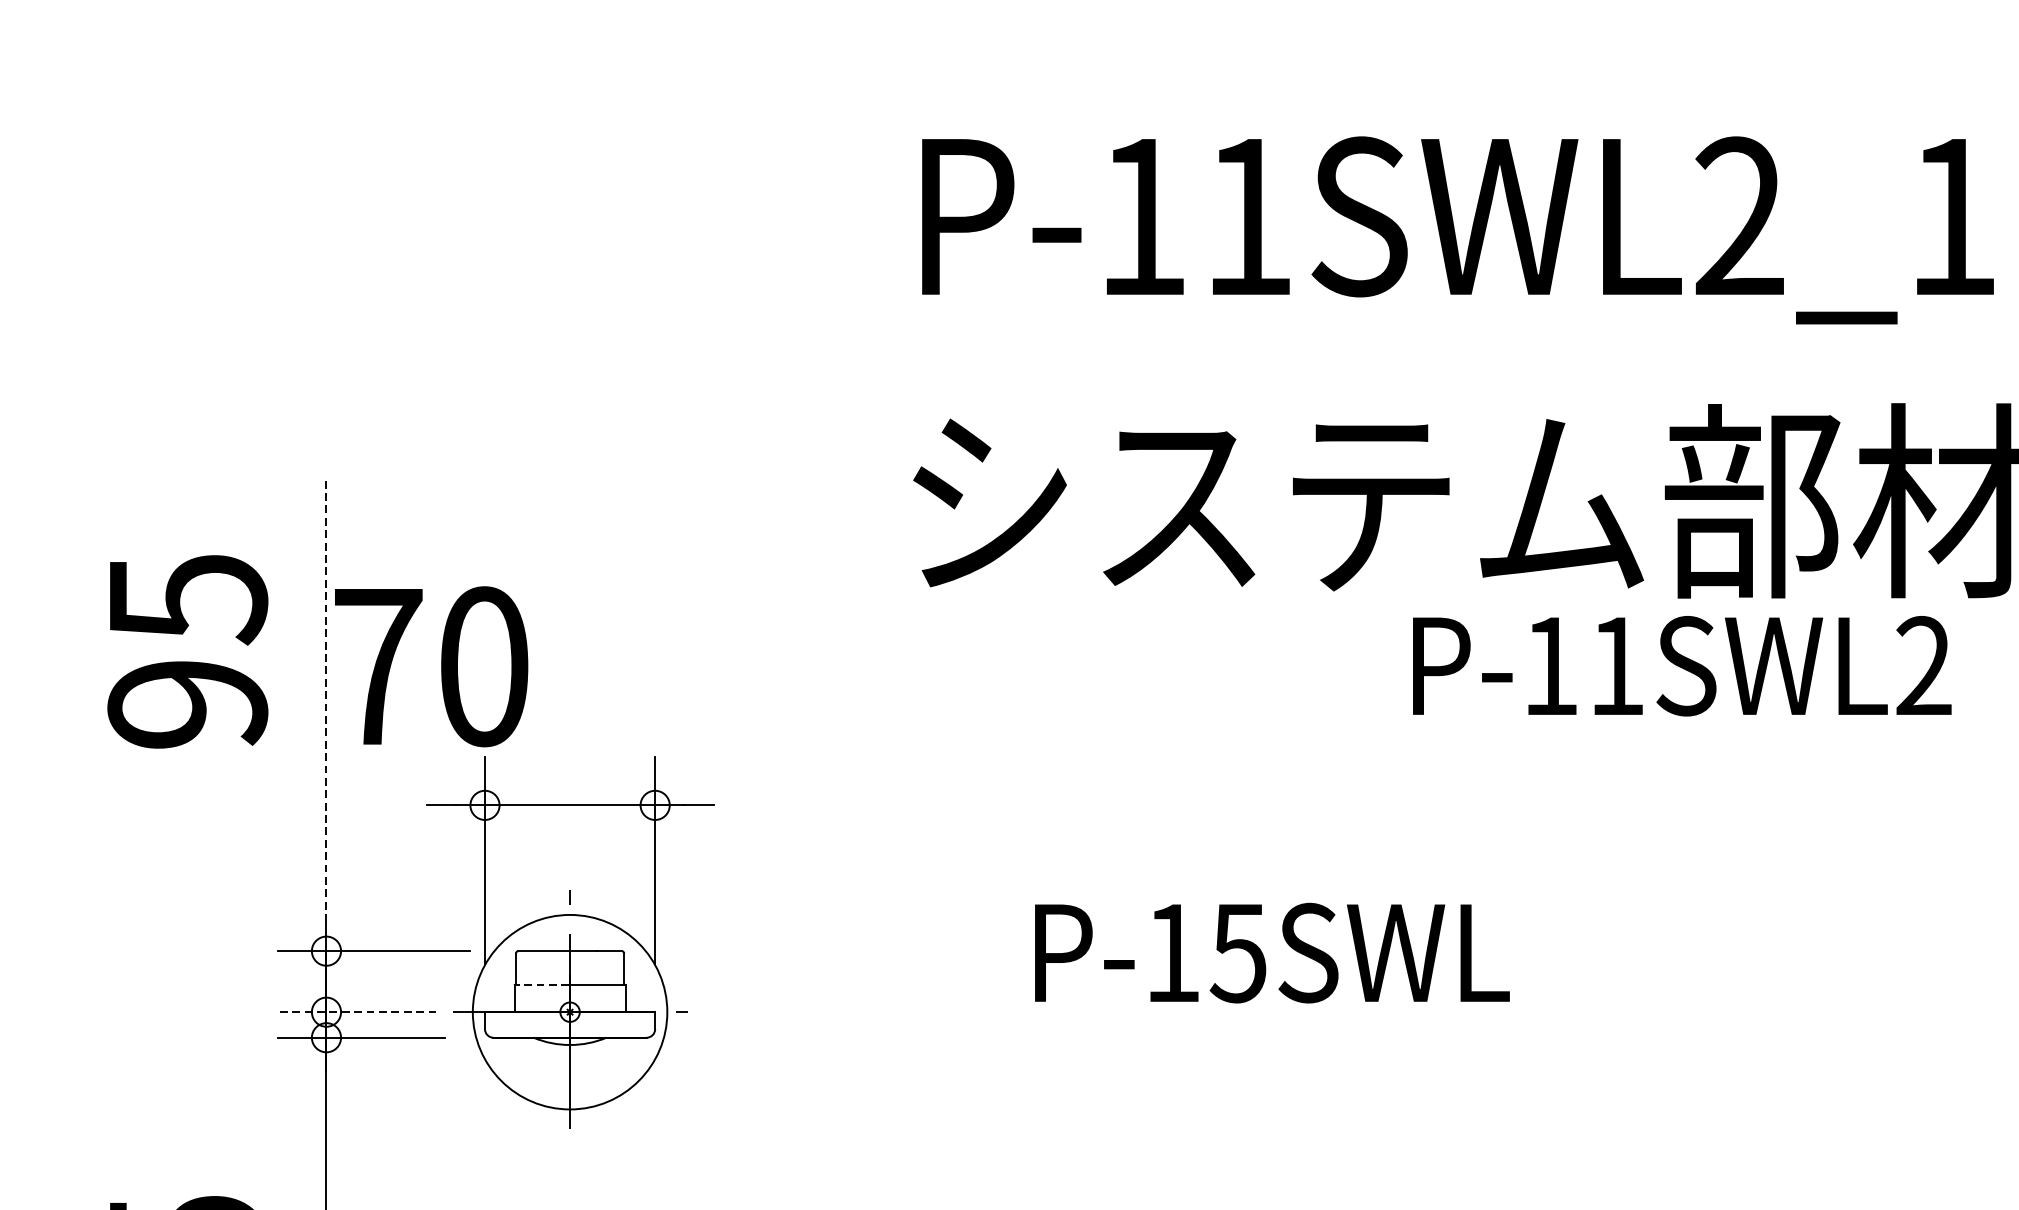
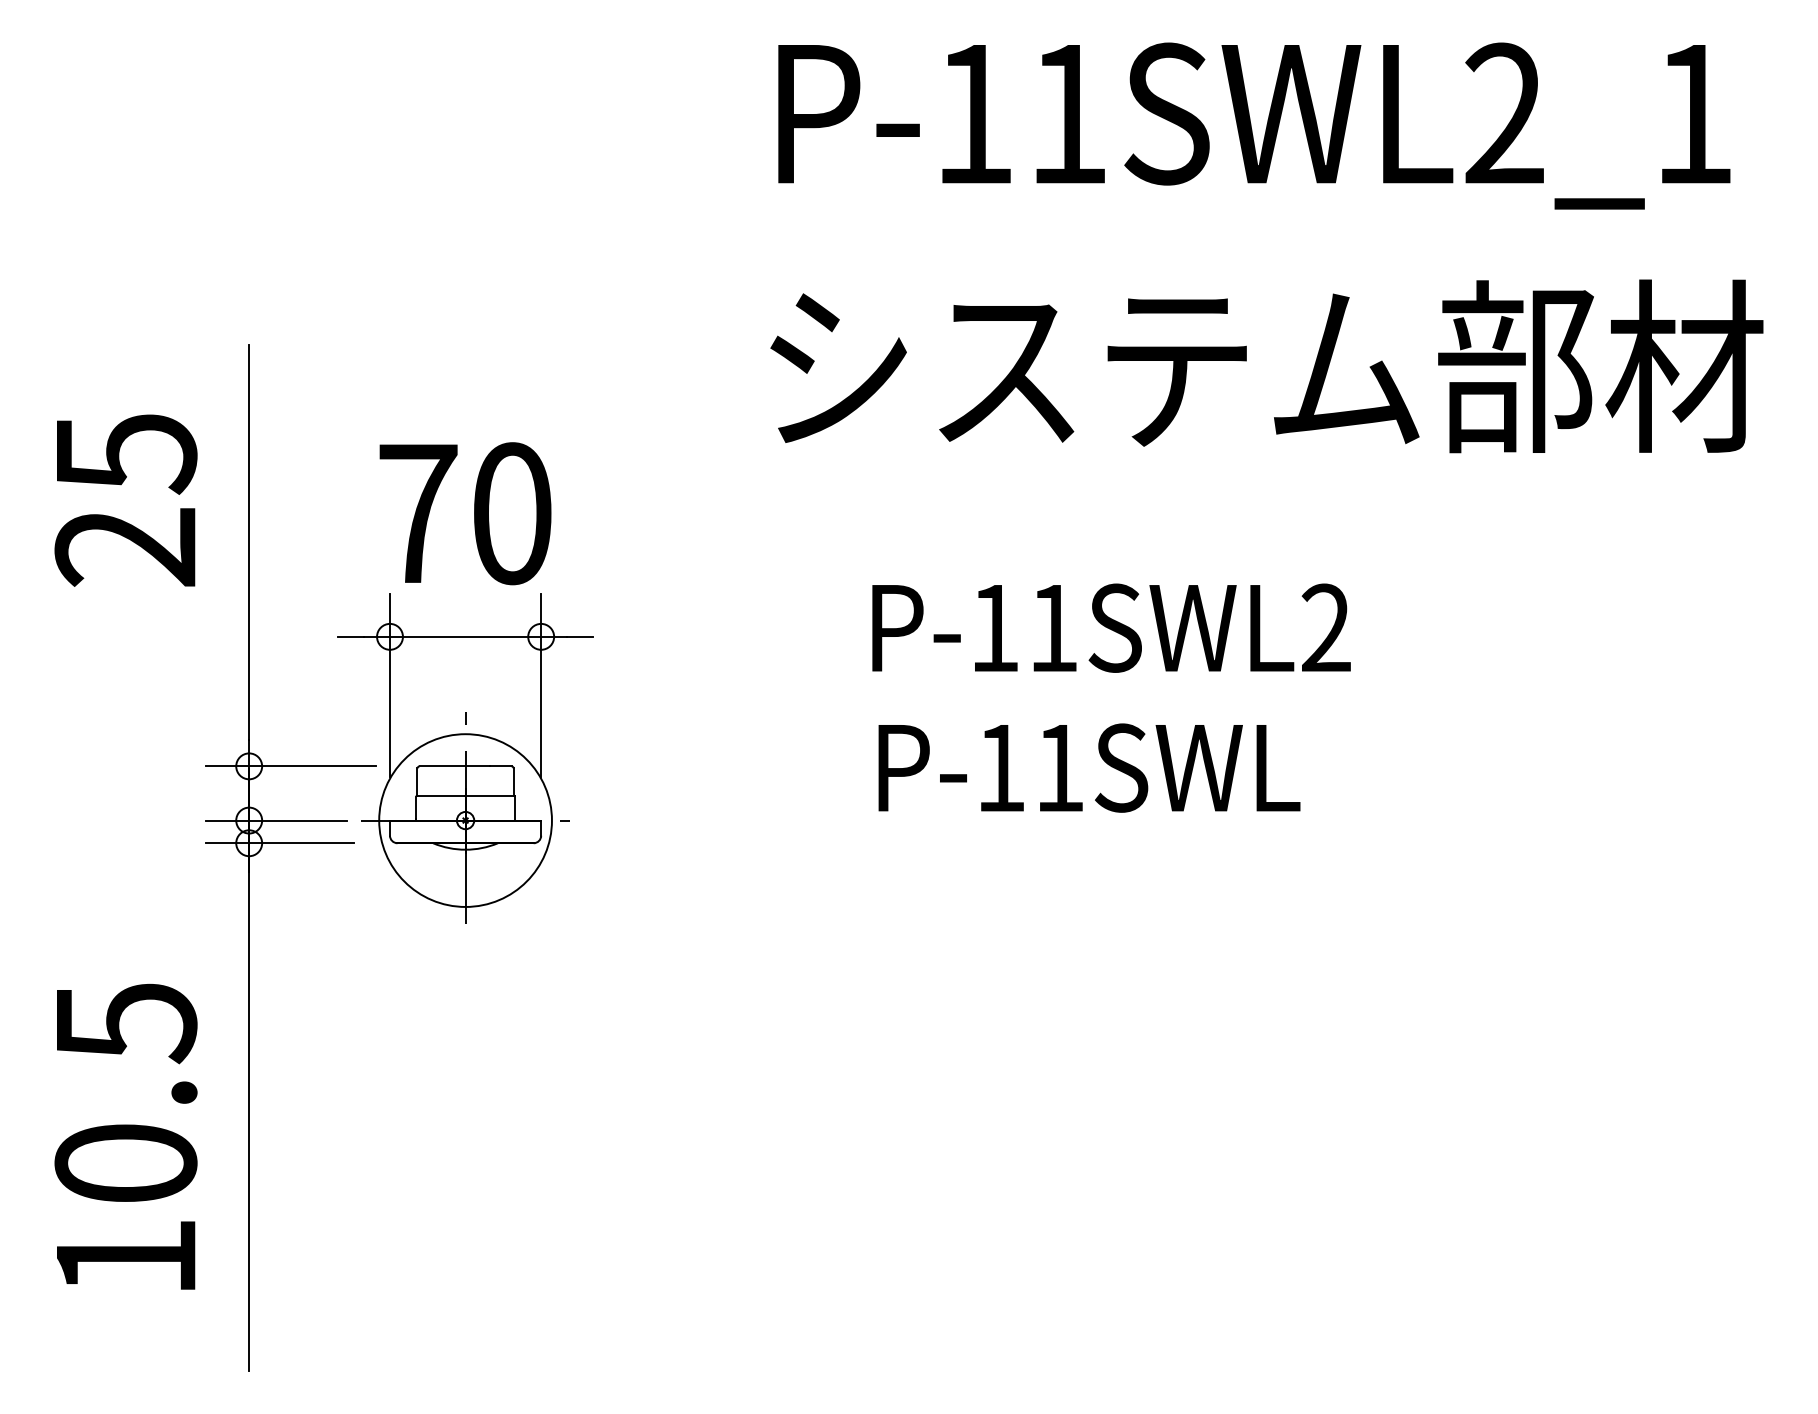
text: (1682, 665) -> (1111, 627), moved
text: (431, 666) -> (465, 513), moved
line: (326, 699) -> (249, 542), dashed -> solid
text: (187, 704) -> (125, 547), 95 -> 25
text: (1237, 953) -> (1058, 768), P-15SWL -> P-11SWL
line: (541, 985) -> (440, 796), dashed -> solid
line: (356, 1012) -> (275, 820), dashed -> solid

